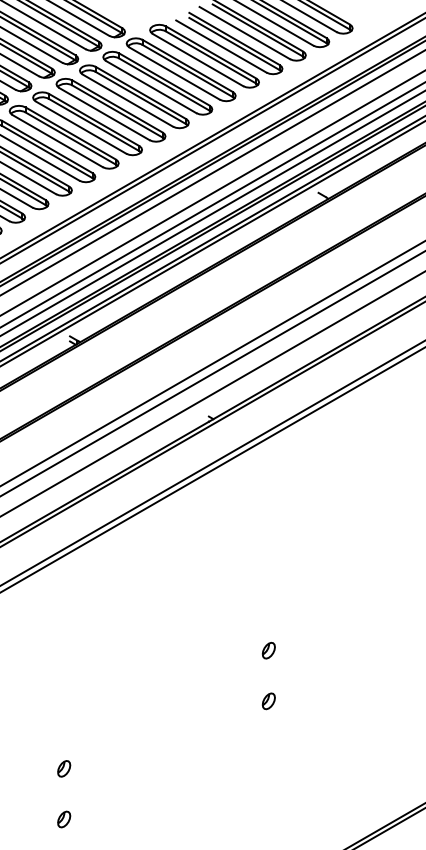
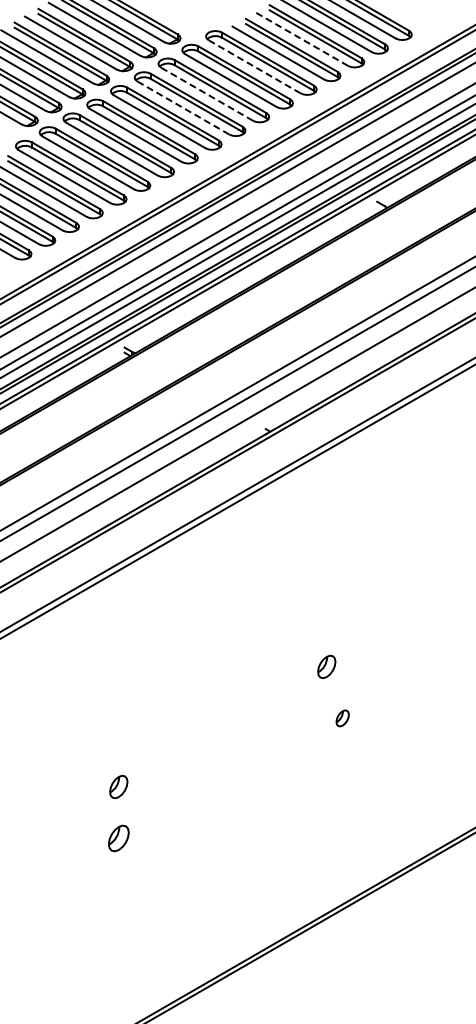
line: (245, 33) -> (302, 39), solid -> dashed
line: (198, 60) -> (255, 67), solid -> dashed
line: (151, 87) -> (207, 94), solid -> dashed
line: (127, 101) -> (183, 108), solid -> dashed
part: (268, 650) -> (326, 666), size x1.4
part: (268, 701) -> (342, 718), moved
part: (63, 768) -> (118, 786), size x1.4
part: (63, 819) -> (118, 838), size x1.6

